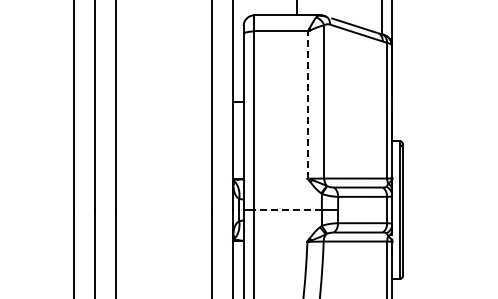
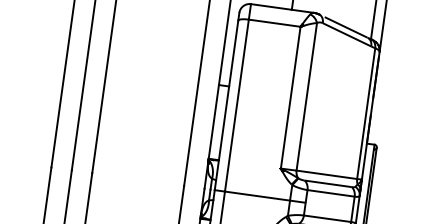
line: (308, 105) -> (291, 98), dashed -> solid
line: (288, 210) -> (257, 196), dashed -> solid

